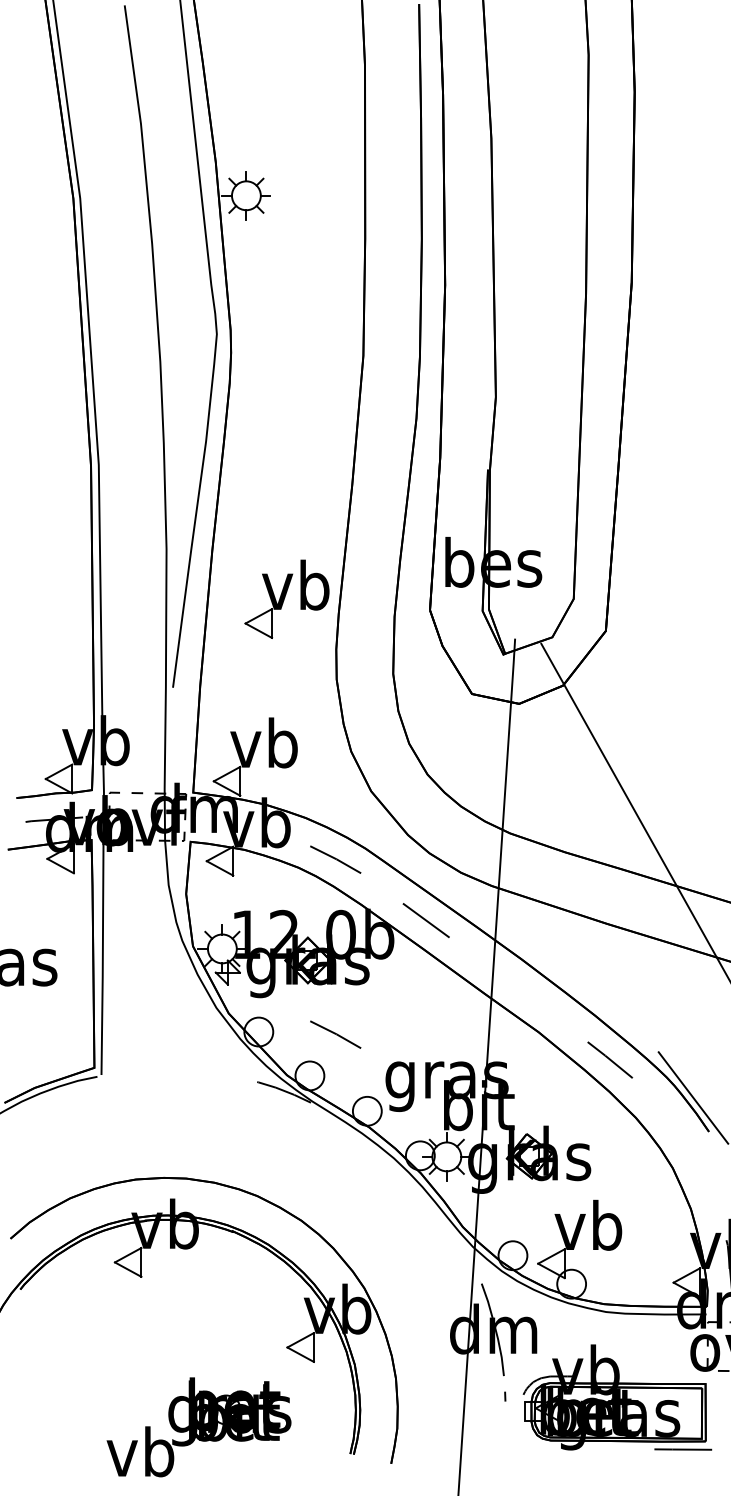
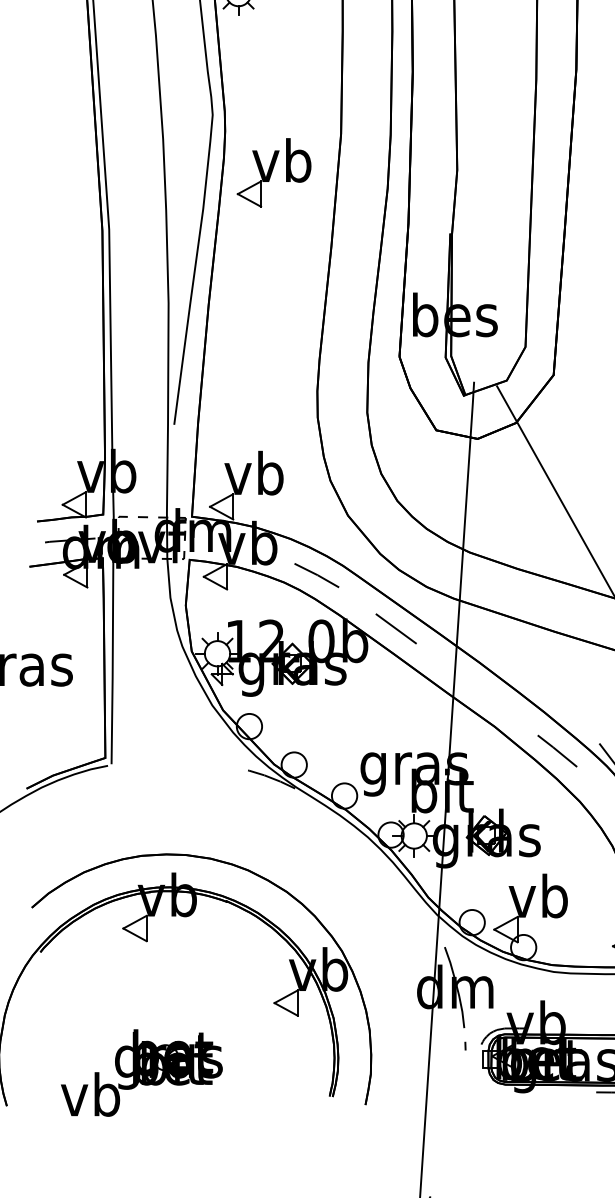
part: (286, 598) -> (273, 172), moved
line: (335, 1034) -> (316, 728), removed
part: (198, 1427) -> (141, 1073), moved

